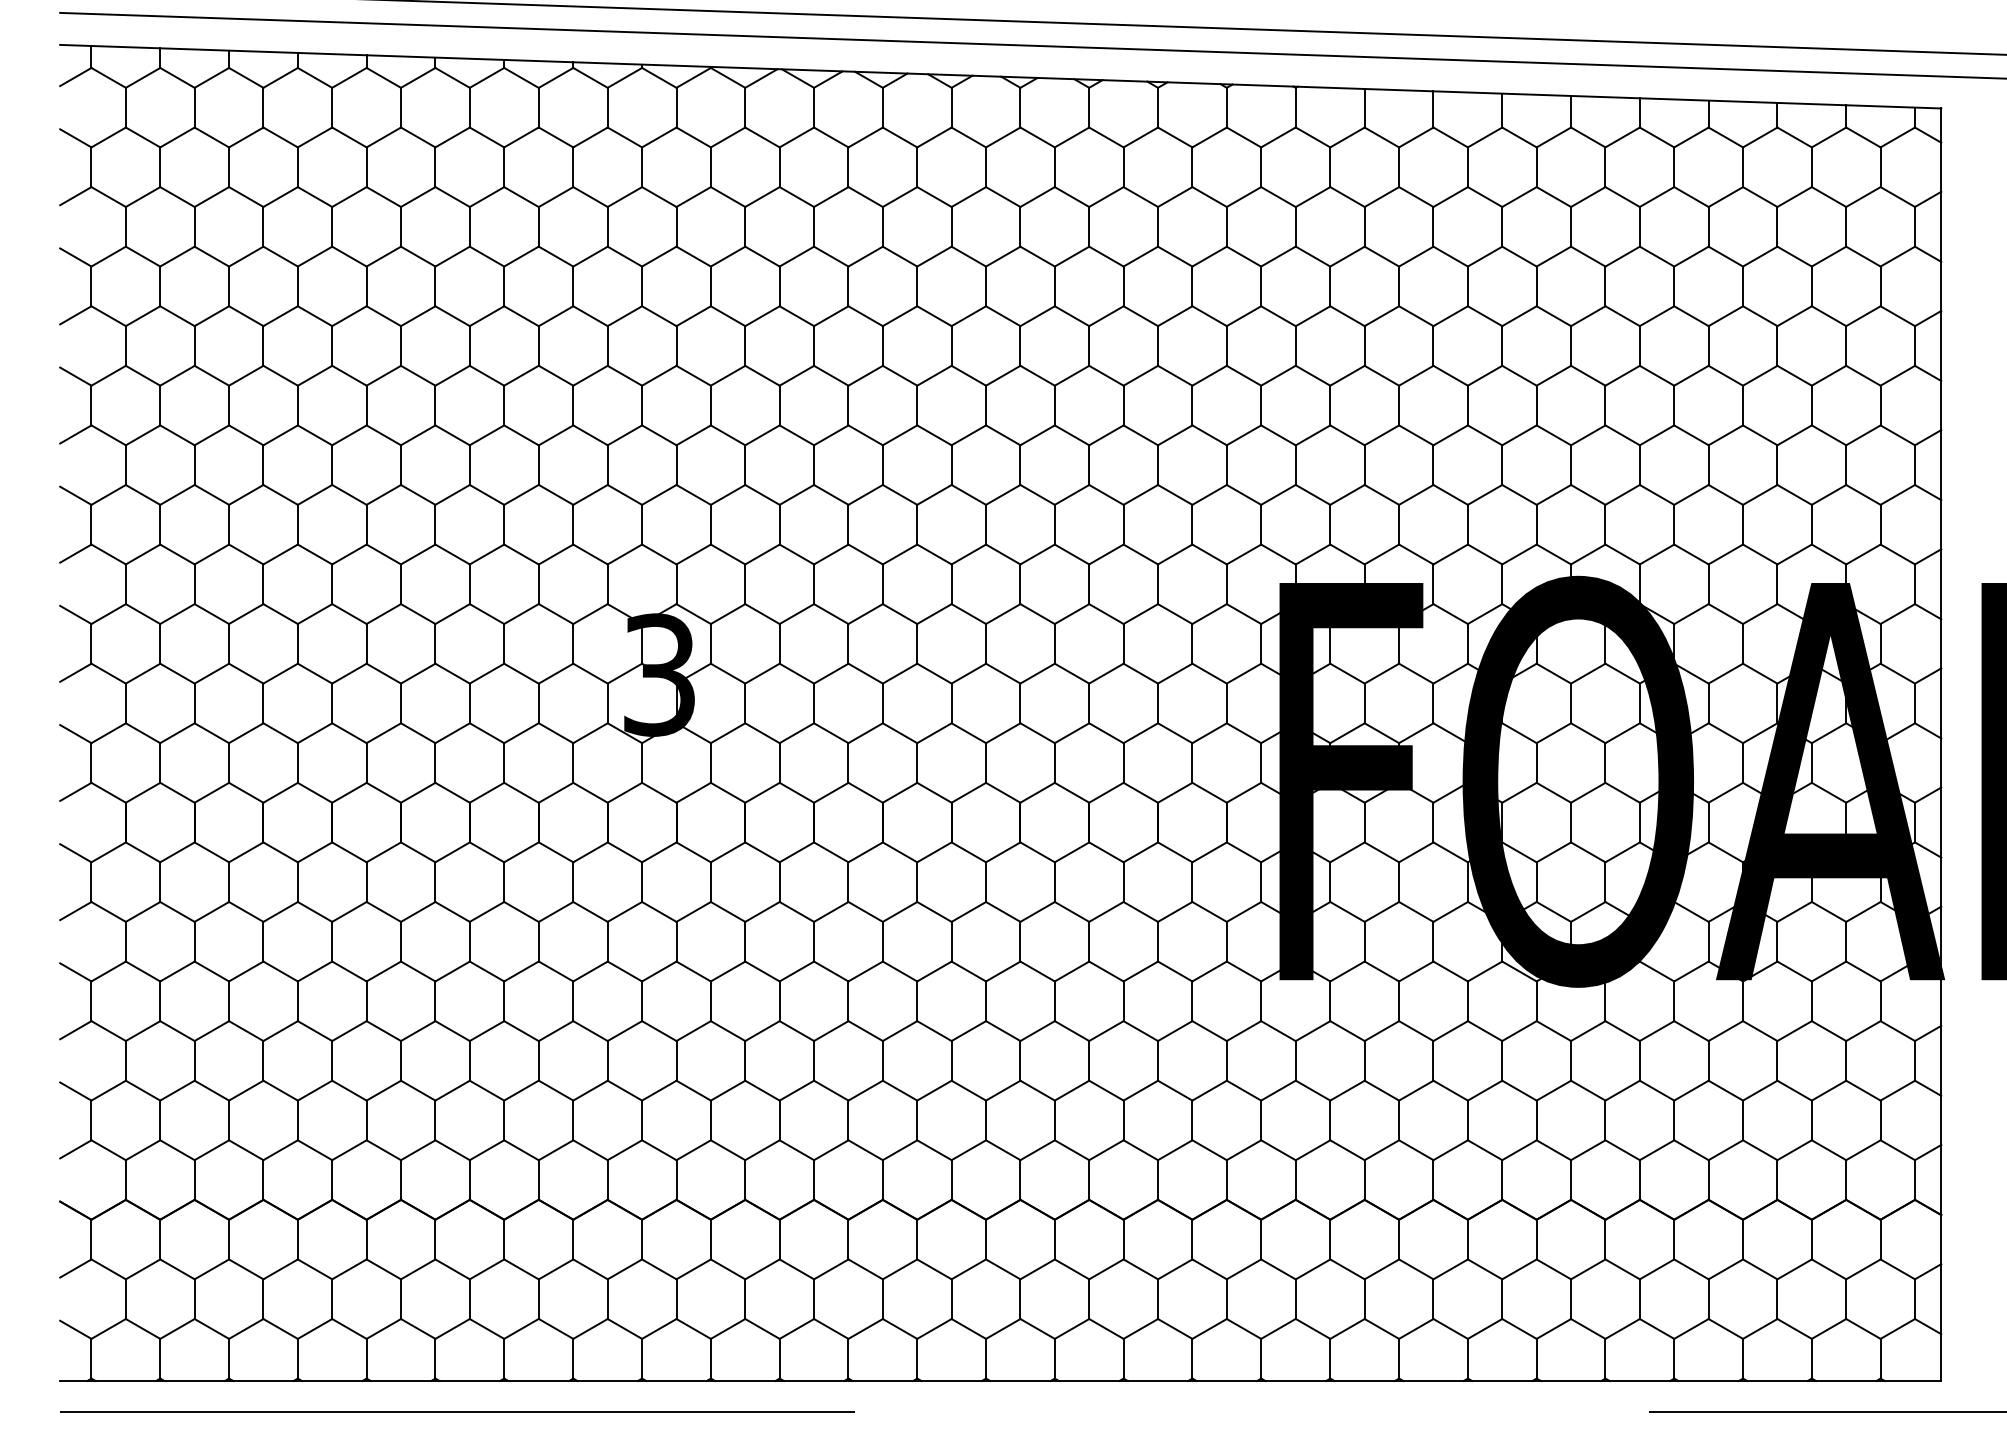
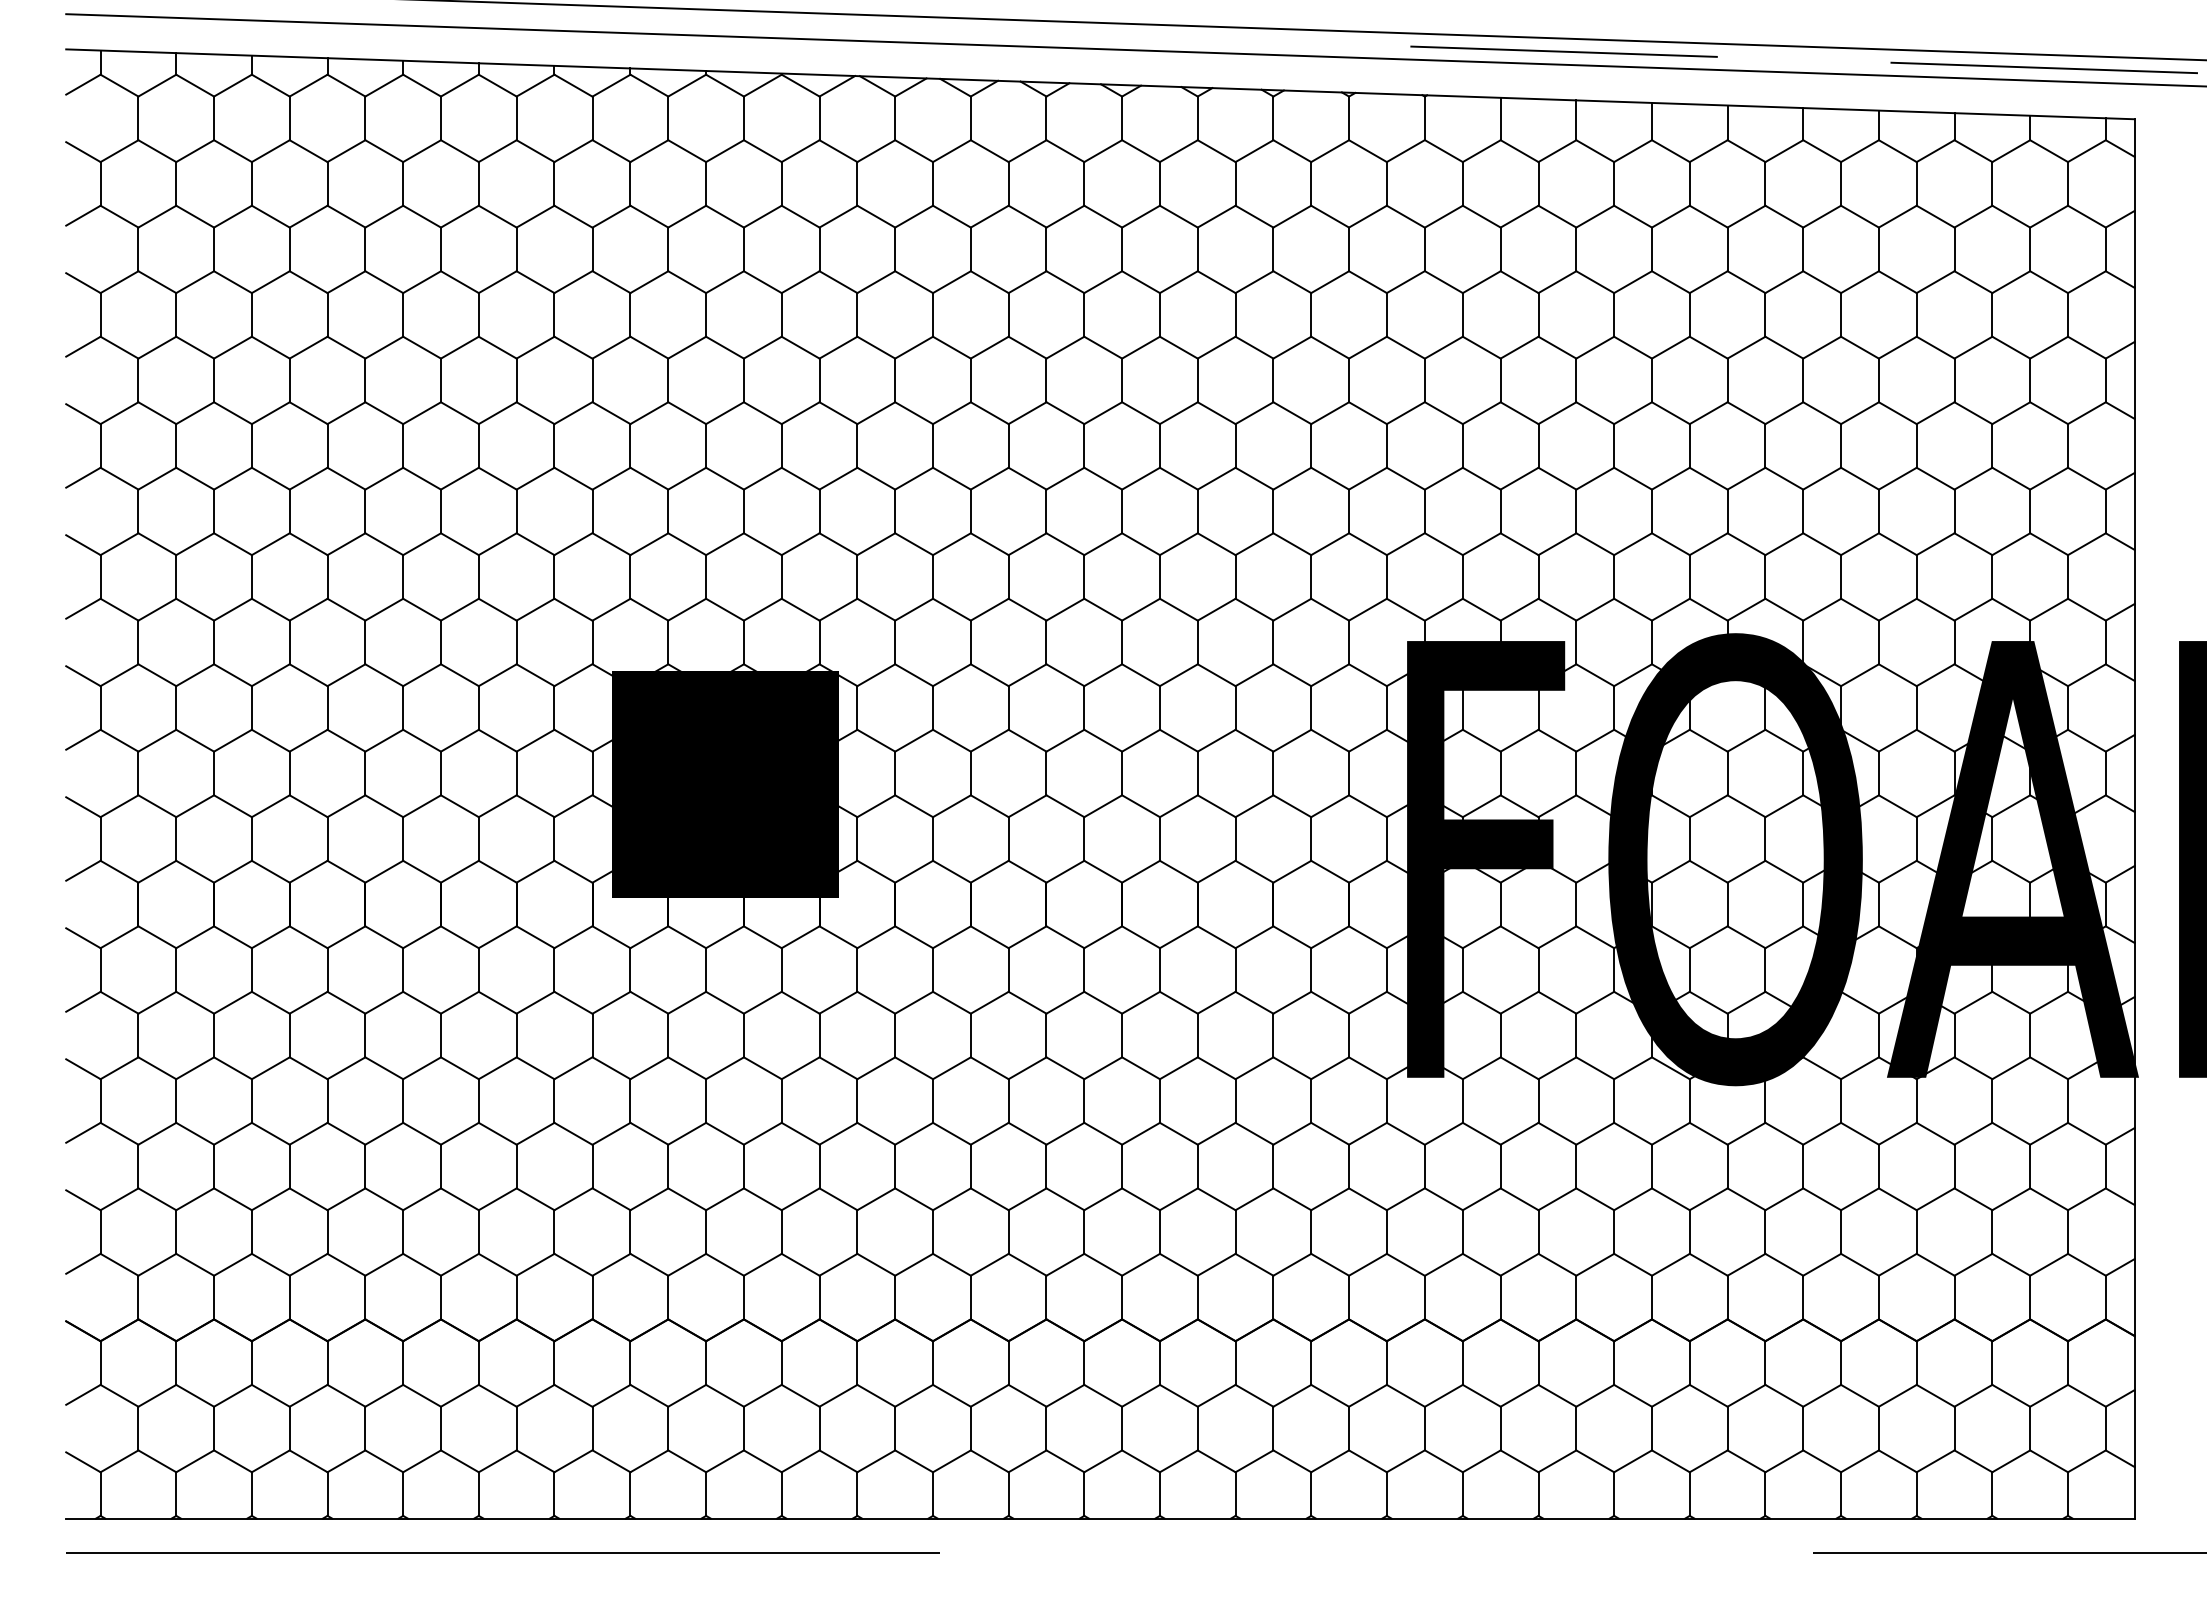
line: (1421, 46) -> (1563, 51), added
line: (1859, 61) -> (2044, 67), added
fill: (659, 713) -> (725, 784), added

